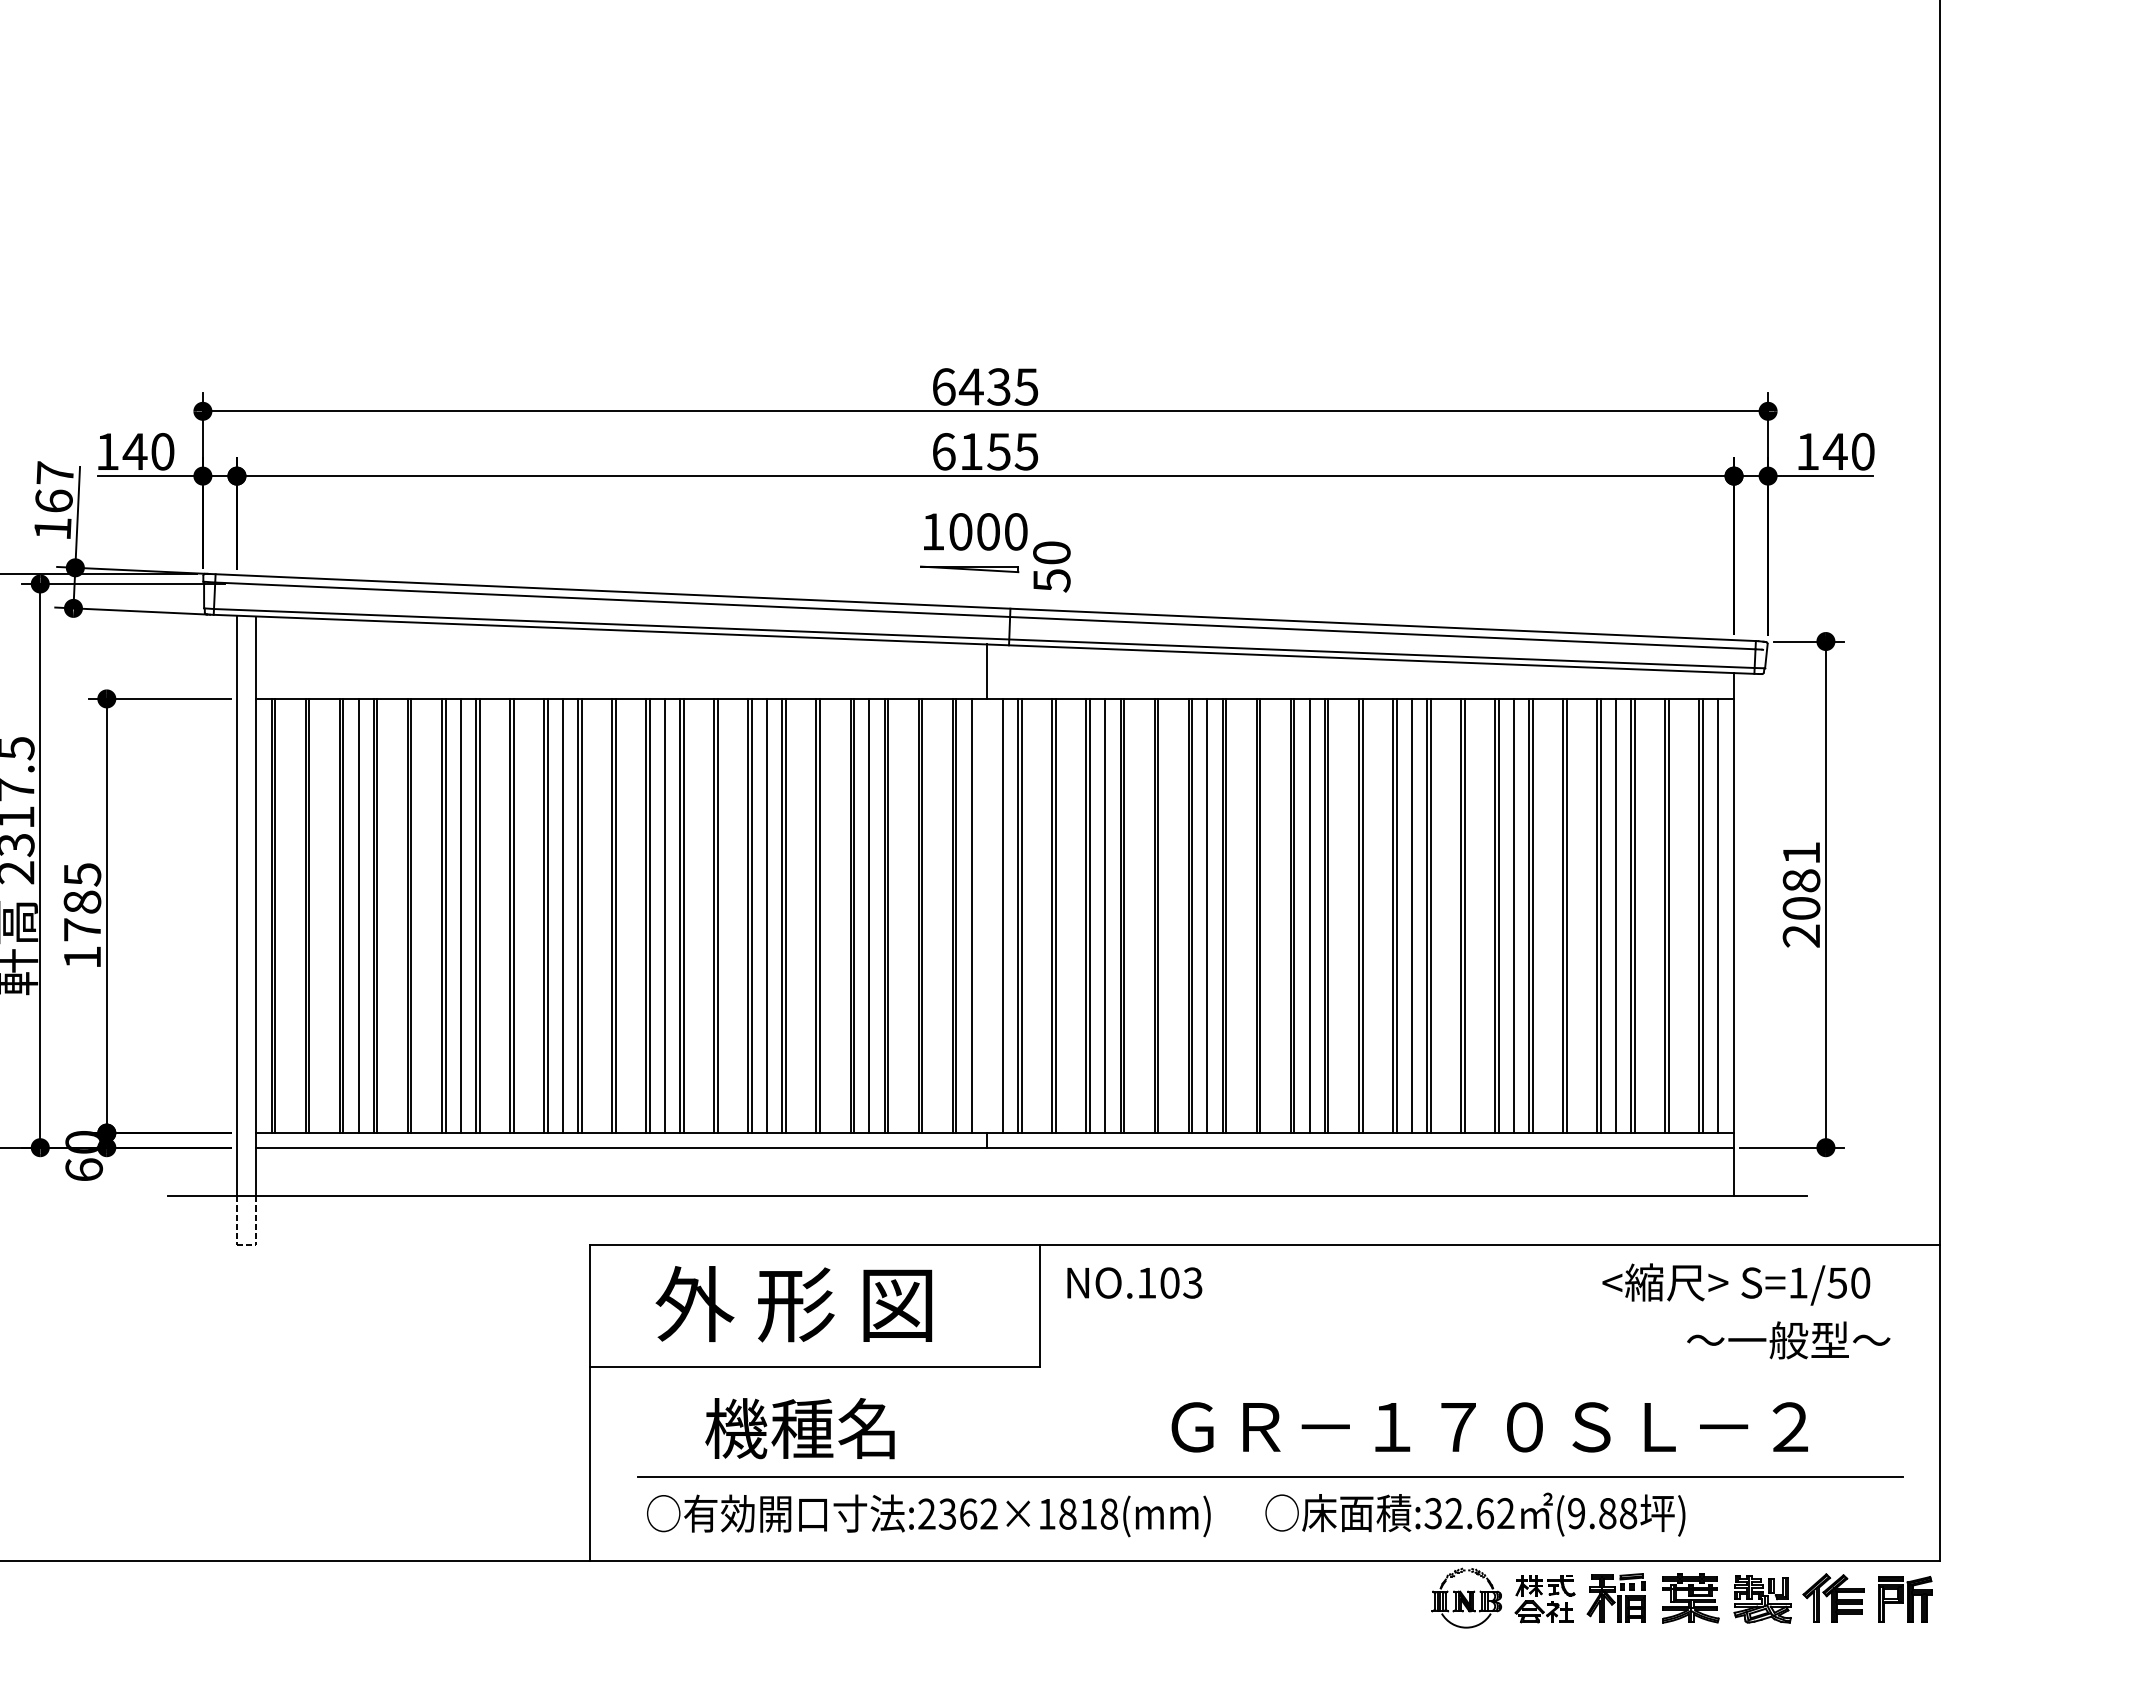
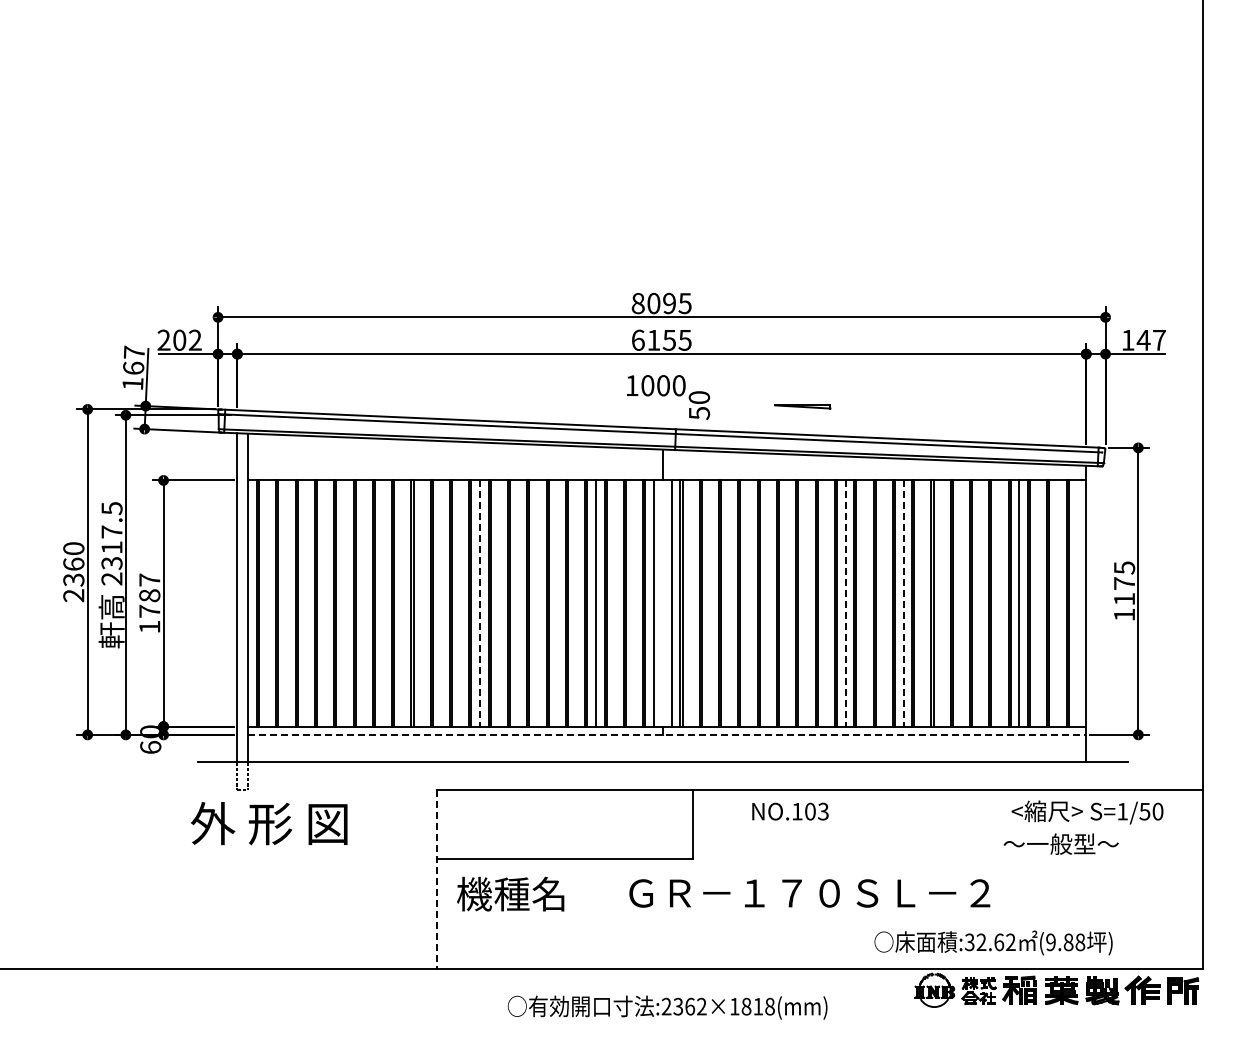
text: (970, 386) -> (653, 303), 6435 -> 8095
text: (134, 450) -> (179, 339), 140 -> 202
text: (1863, 450) -> (1159, 339), 140 -> 147
part: (969, 568) -> (802, 406), moved
text: (81, 873) -> (149, 579), 1785 -> 1787
text: (1801, 894) -> (1124, 591), 2081 -> 1175
line: (358, 915) -> (306, 603), removed
line: (461, 915) -> (364, 603), removed
line: (563, 915) -> (422, 603), removed
line: (768, 915) -> (538, 603), removed
line: (1104, 915) -> (729, 603), removed
line: (1207, 915) -> (787, 603), removed
line: (1514, 915) -> (961, 603), removed
line: (1718, 915) -> (1077, 603), removed
line: (665, 917) -> (480, 604), solid -> dashed
line: (1309, 917) -> (845, 604), solid -> dashed
line: (1411, 917) -> (903, 604), solid -> dashed
line: (995, 1146) -> (667, 734), solid -> dashed
text: (1134, 1282) -> (790, 811), moved
text: (794, 1303) -> (269, 823), moved
text: (1787, 1339) -> (1060, 843), moved
line: (589, 1402) -> (437, 879), solid -> dashed
text: (799, 1427) -> (510, 893), moved
text: (1489, 1427) -> (809, 893), moved
line: (1270, 1476) -> (823, 921), removed
text: (1475, 1513) -> (993, 942), moved
text: (928, 1515) -> (667, 1007), moved

